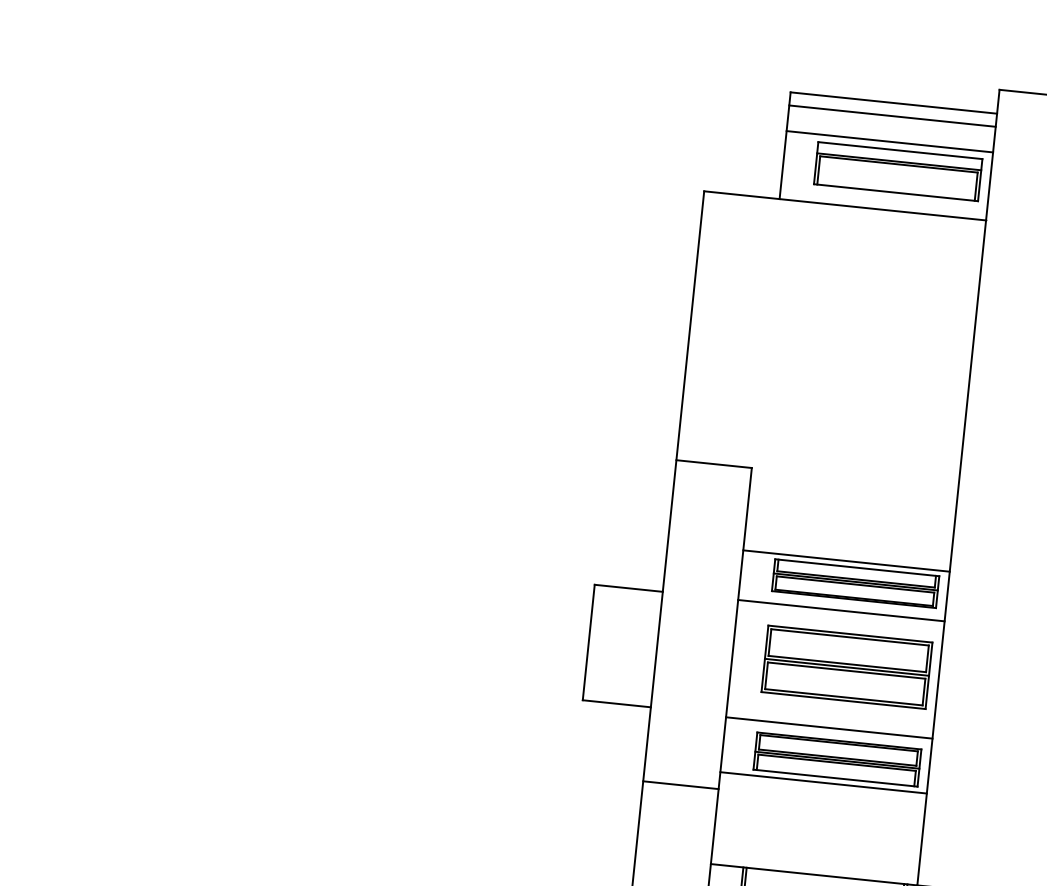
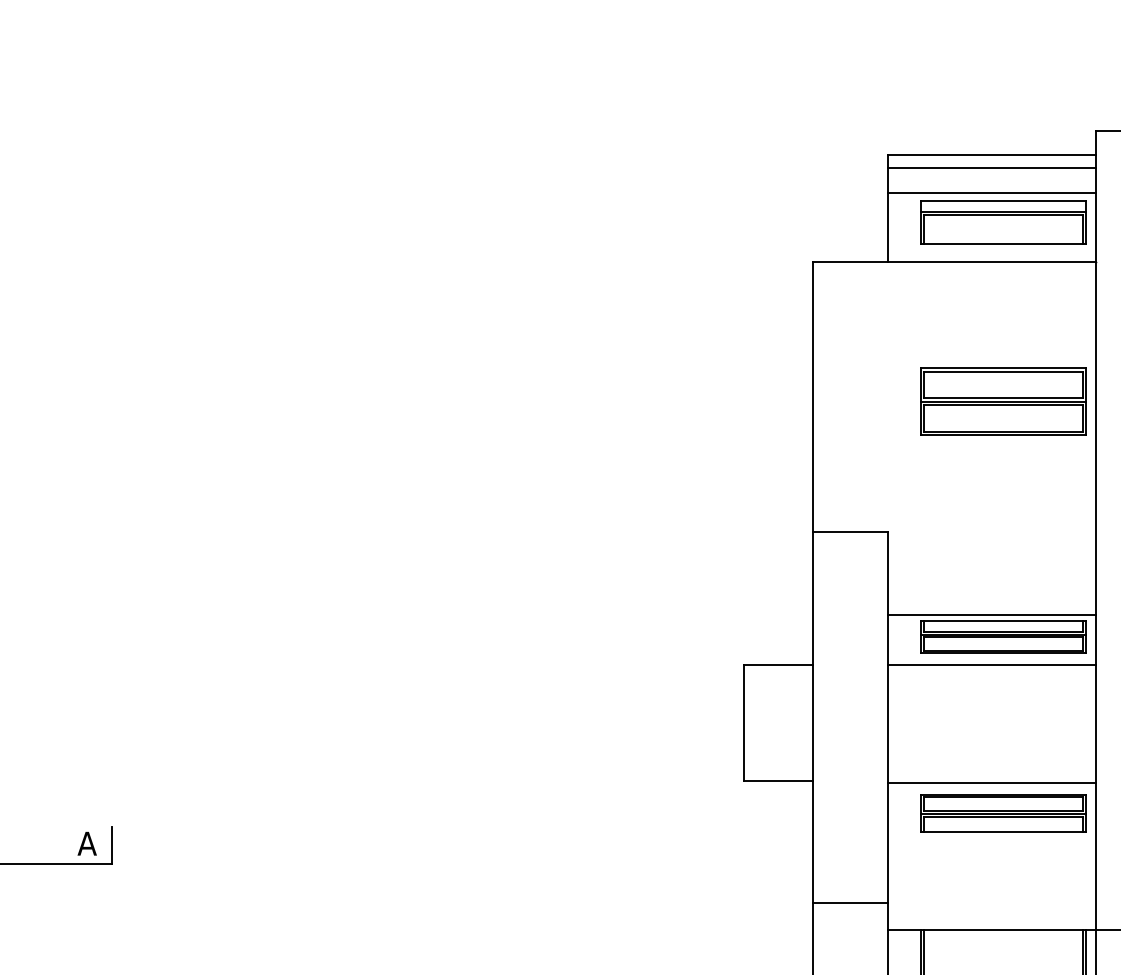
part: (846, 667) -> (1003, 401), moved
line: (822, 782) -> (991, 837), removed
line: (680, 784) -> (850, 902), moved

